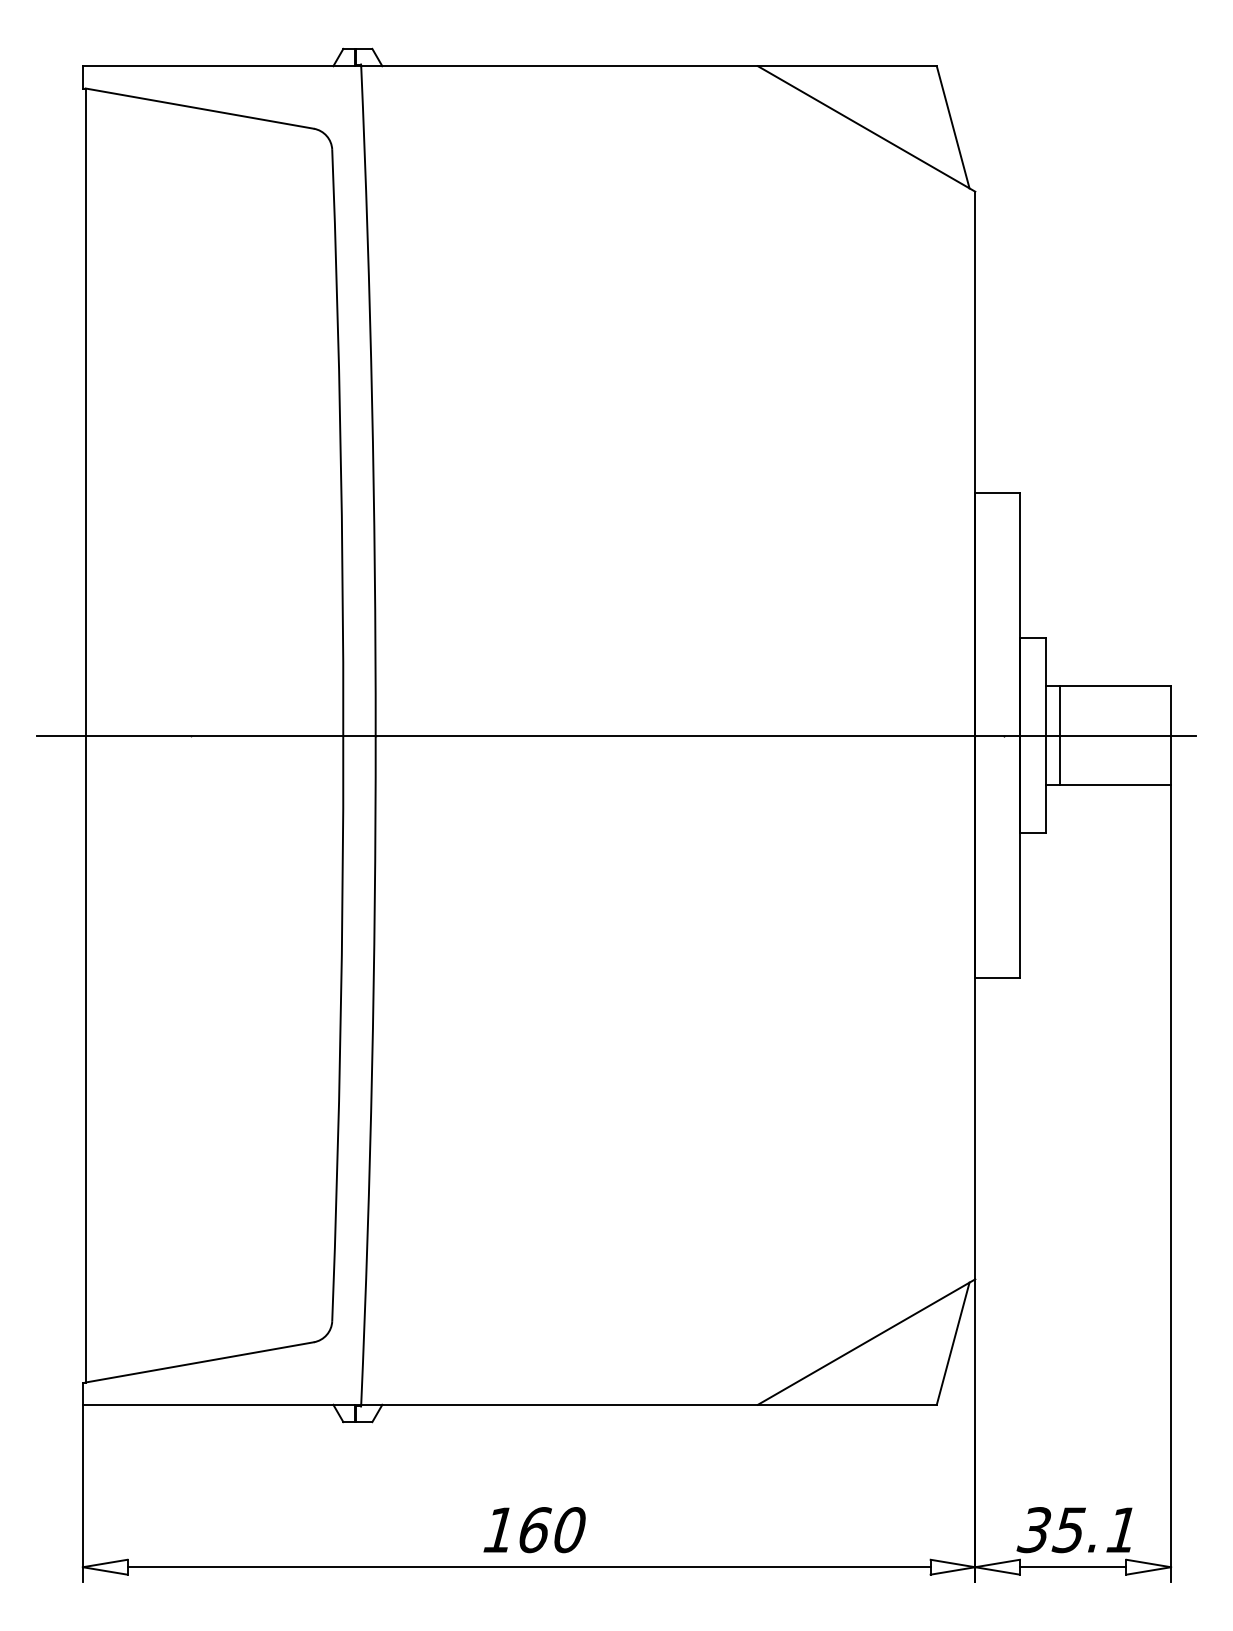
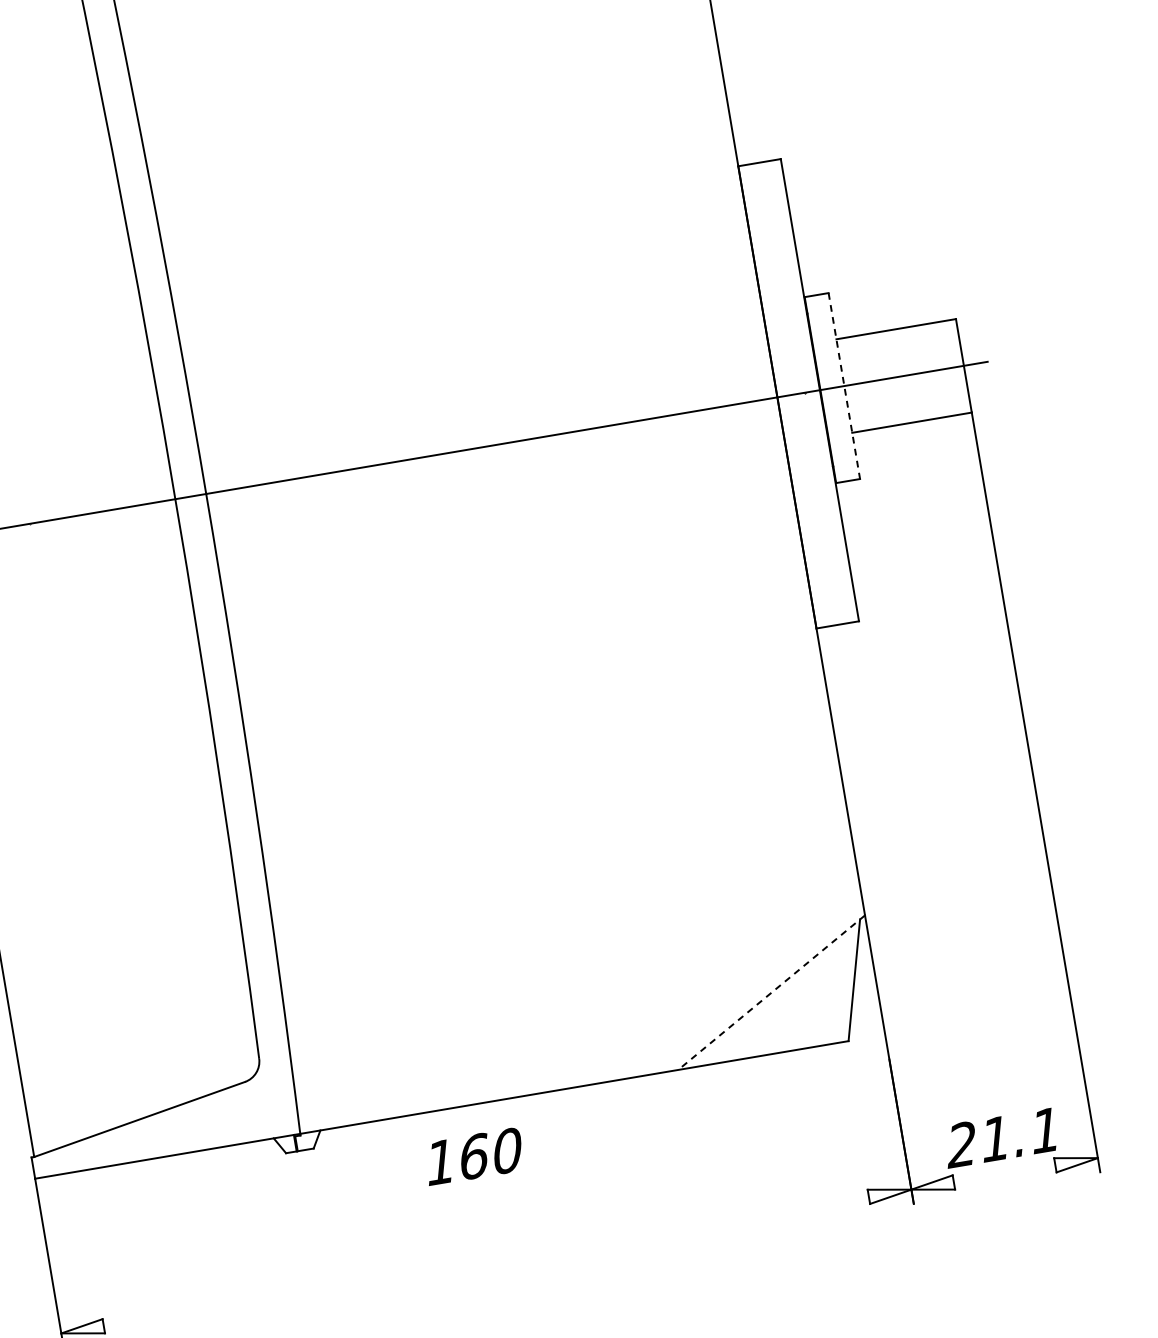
line: (1045, 735) -> (844, 386), solid -> dashed
line: (1059, 735) -> (857, 383), removed
line: (866, 1342) -> (771, 993), solid -> dashed
text: (534, 1530) -> (473, 1157), moved
text: (1050, 1530) -> (977, 1142), 35.1 -> 21.1
line: (528, 1567) -> (485, 1261), removed
line: (1072, 1567) -> (1004, 1174), removed

